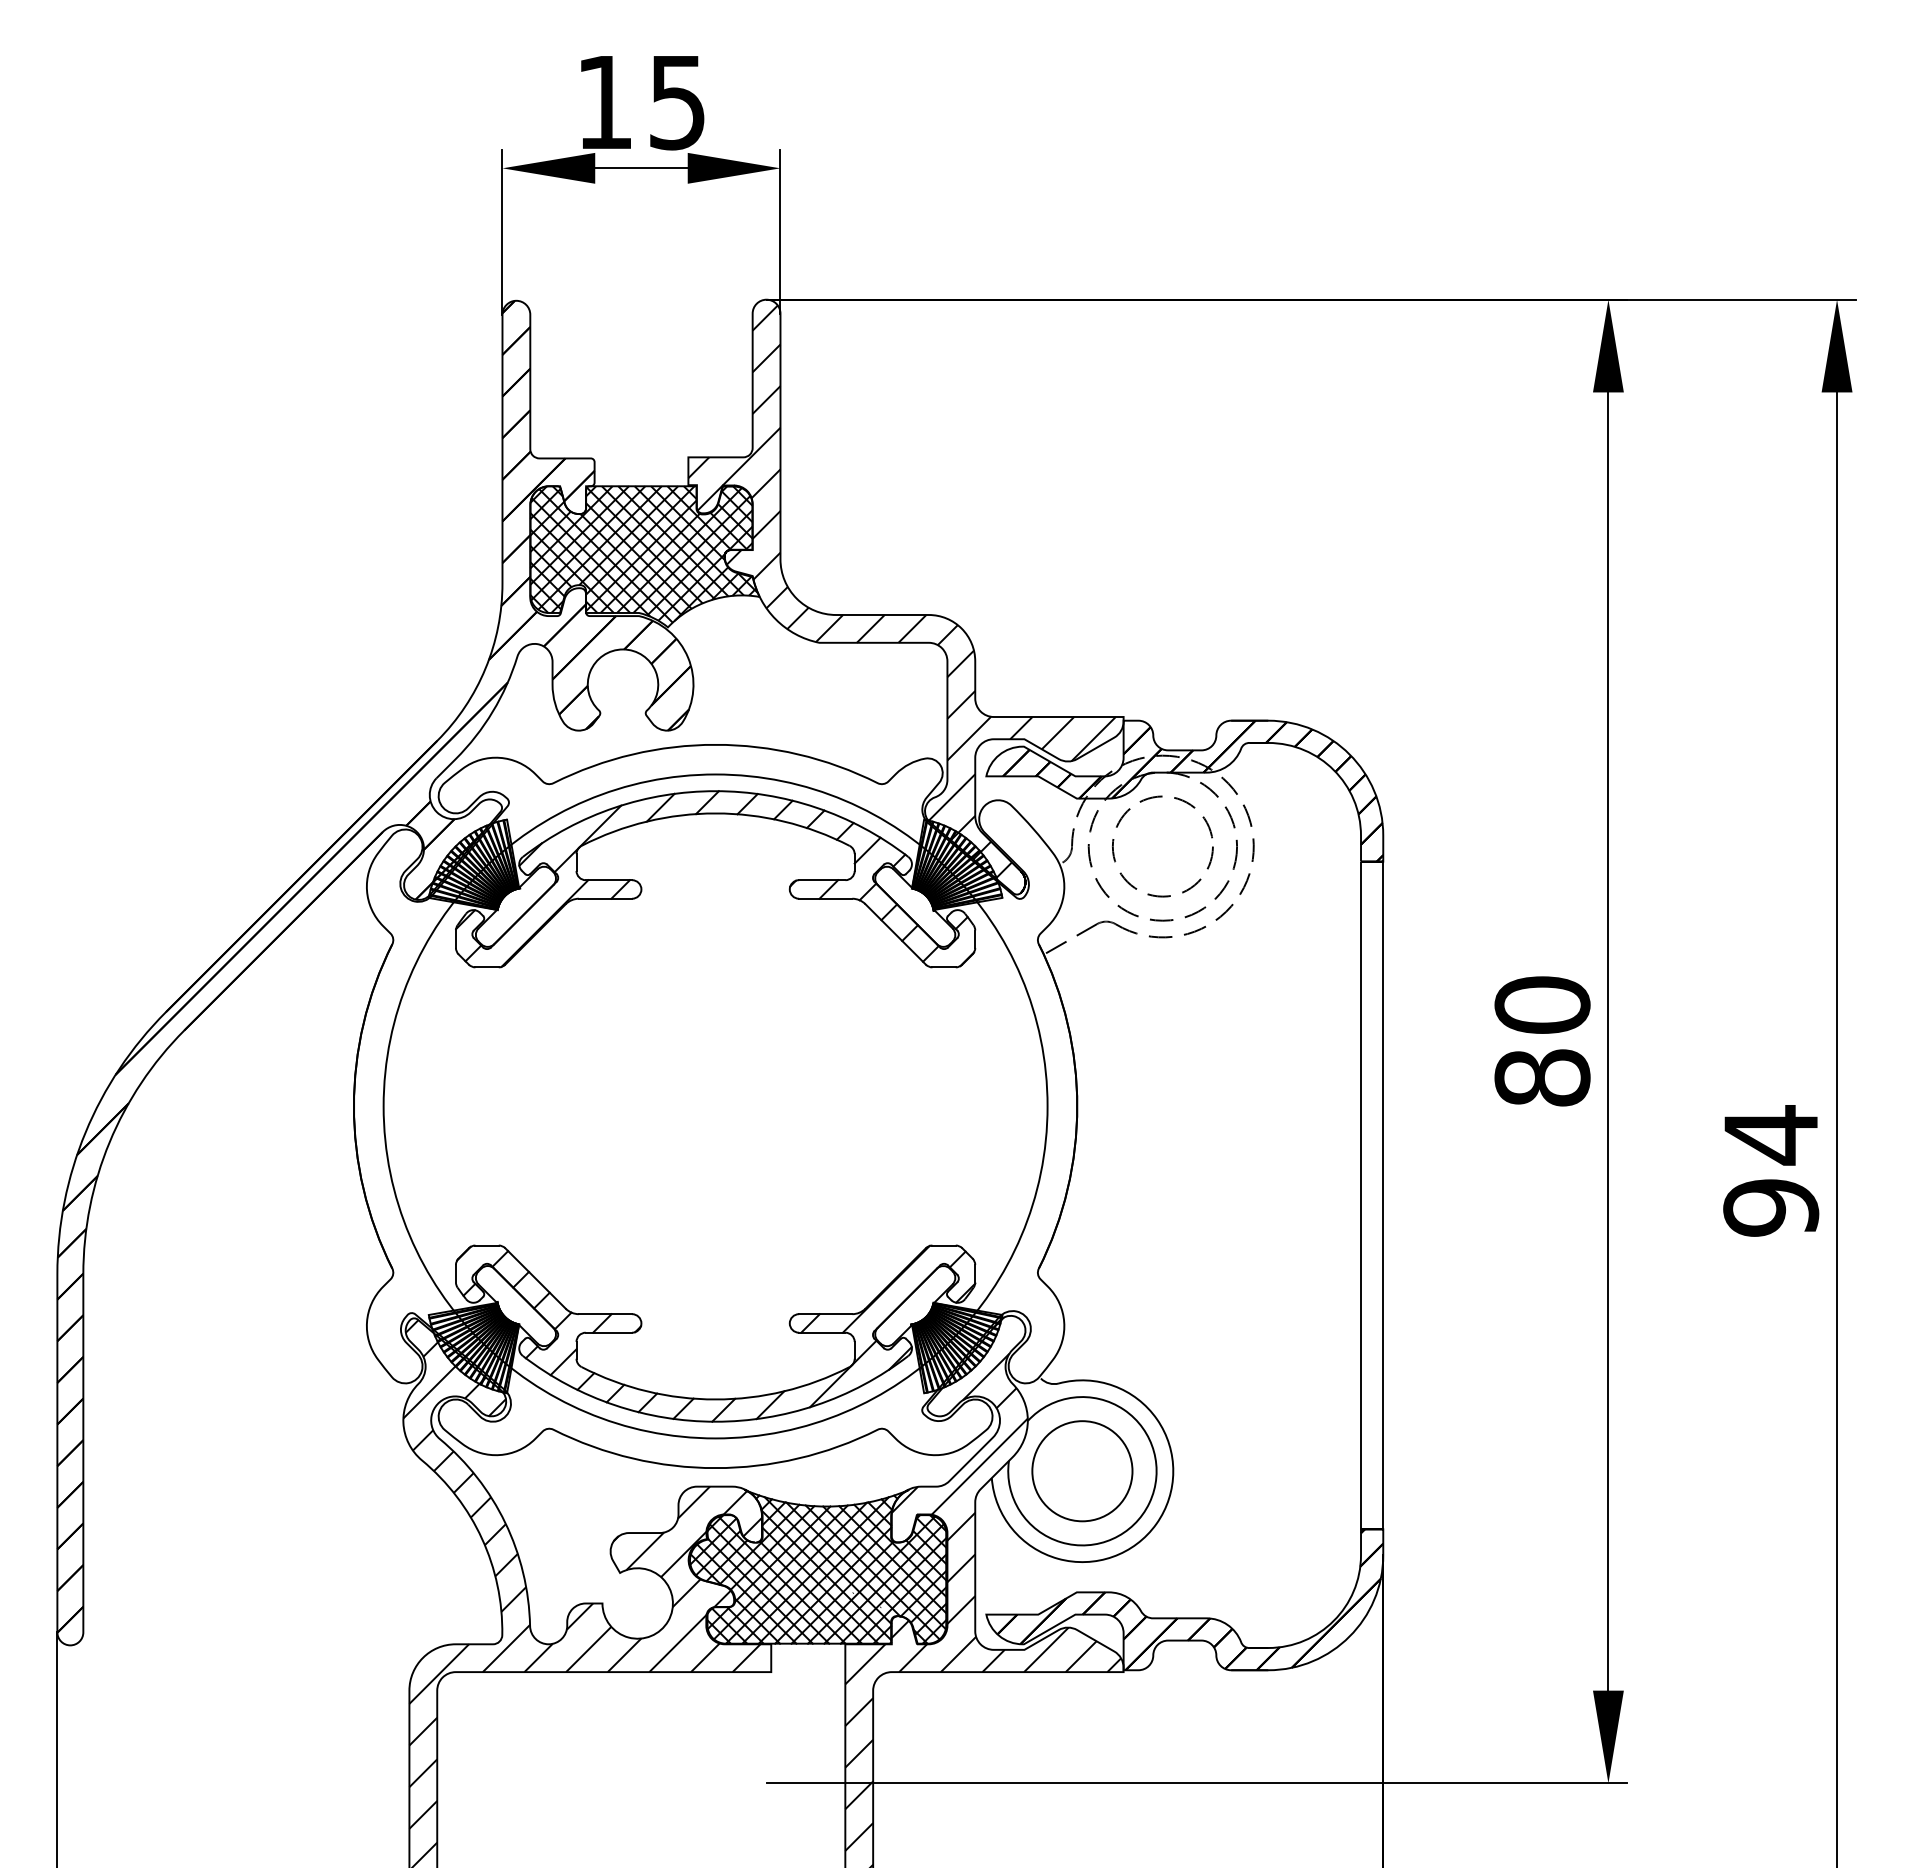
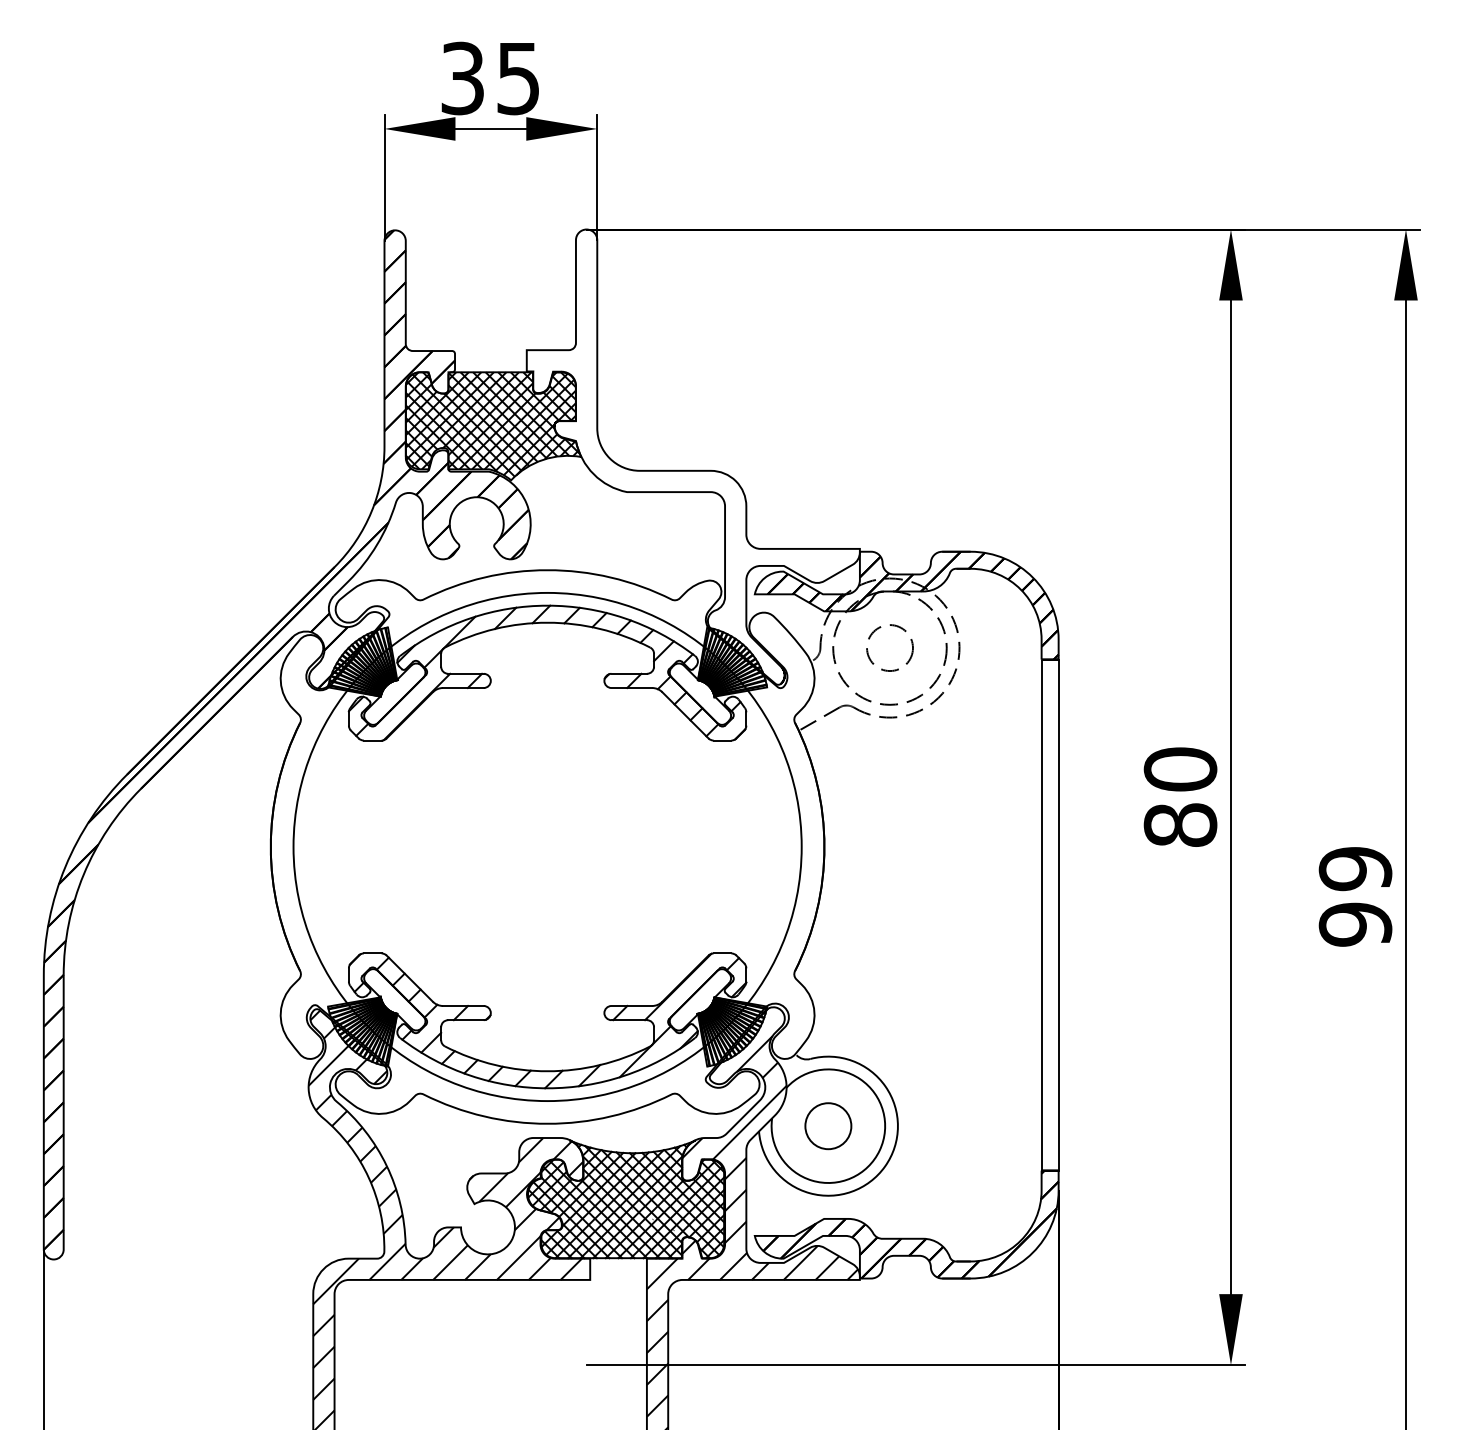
text: (604, 102) -> (462, 78), 15 -> 35
hatch: (901, 591) -> (689, 452), removed
circle: (1162, 846) -> (889, 648), size x0.6
text: (1771, 1135) -> (1355, 869), 94 -> 99
circle: (1082, 1471) -> (828, 1126), size x0.6

